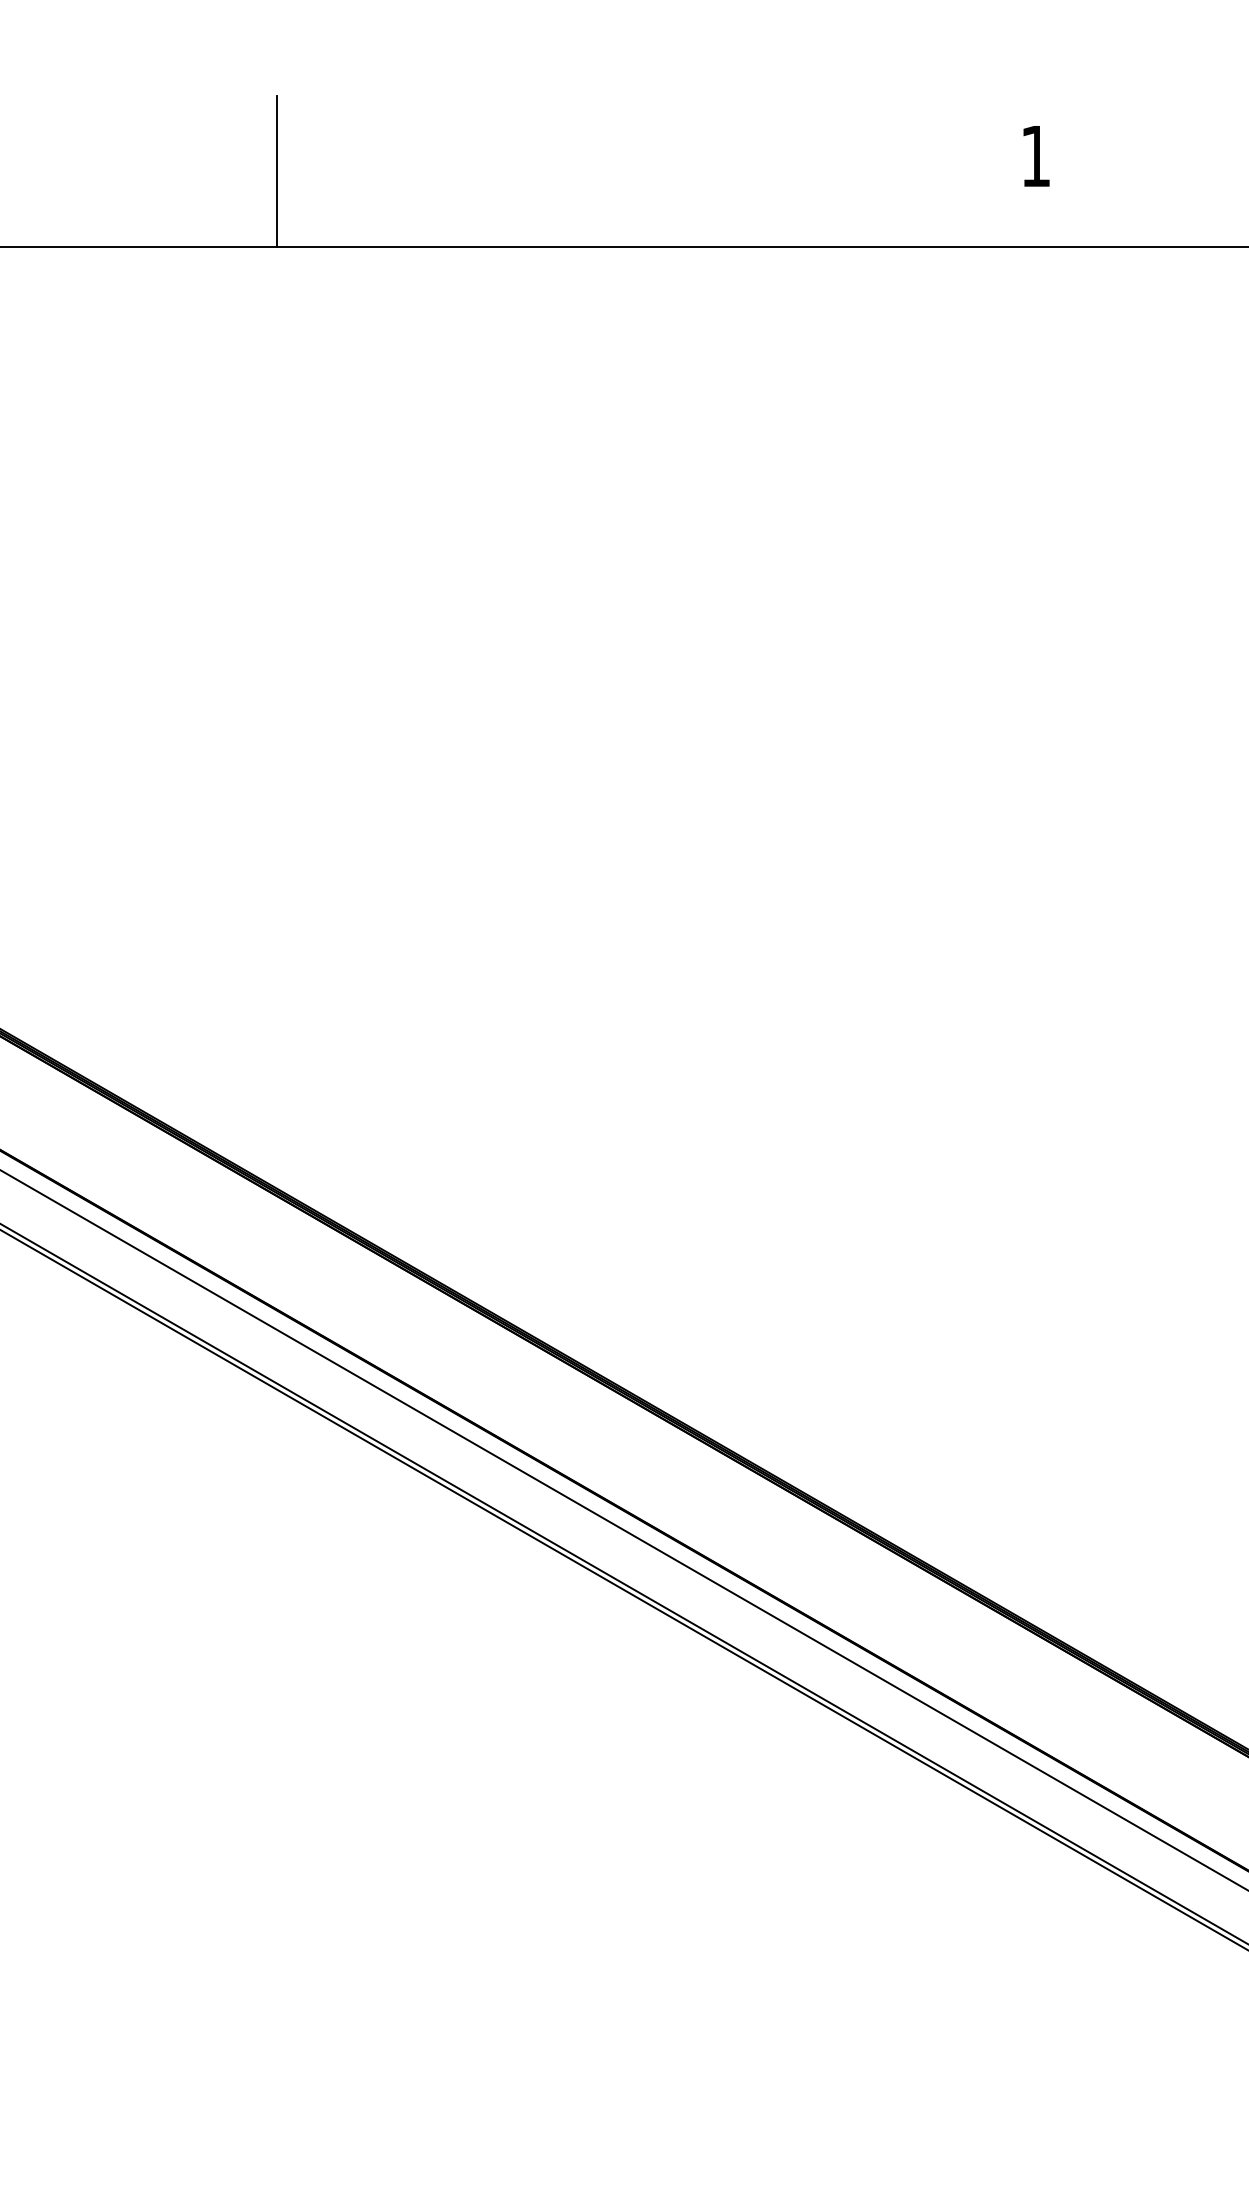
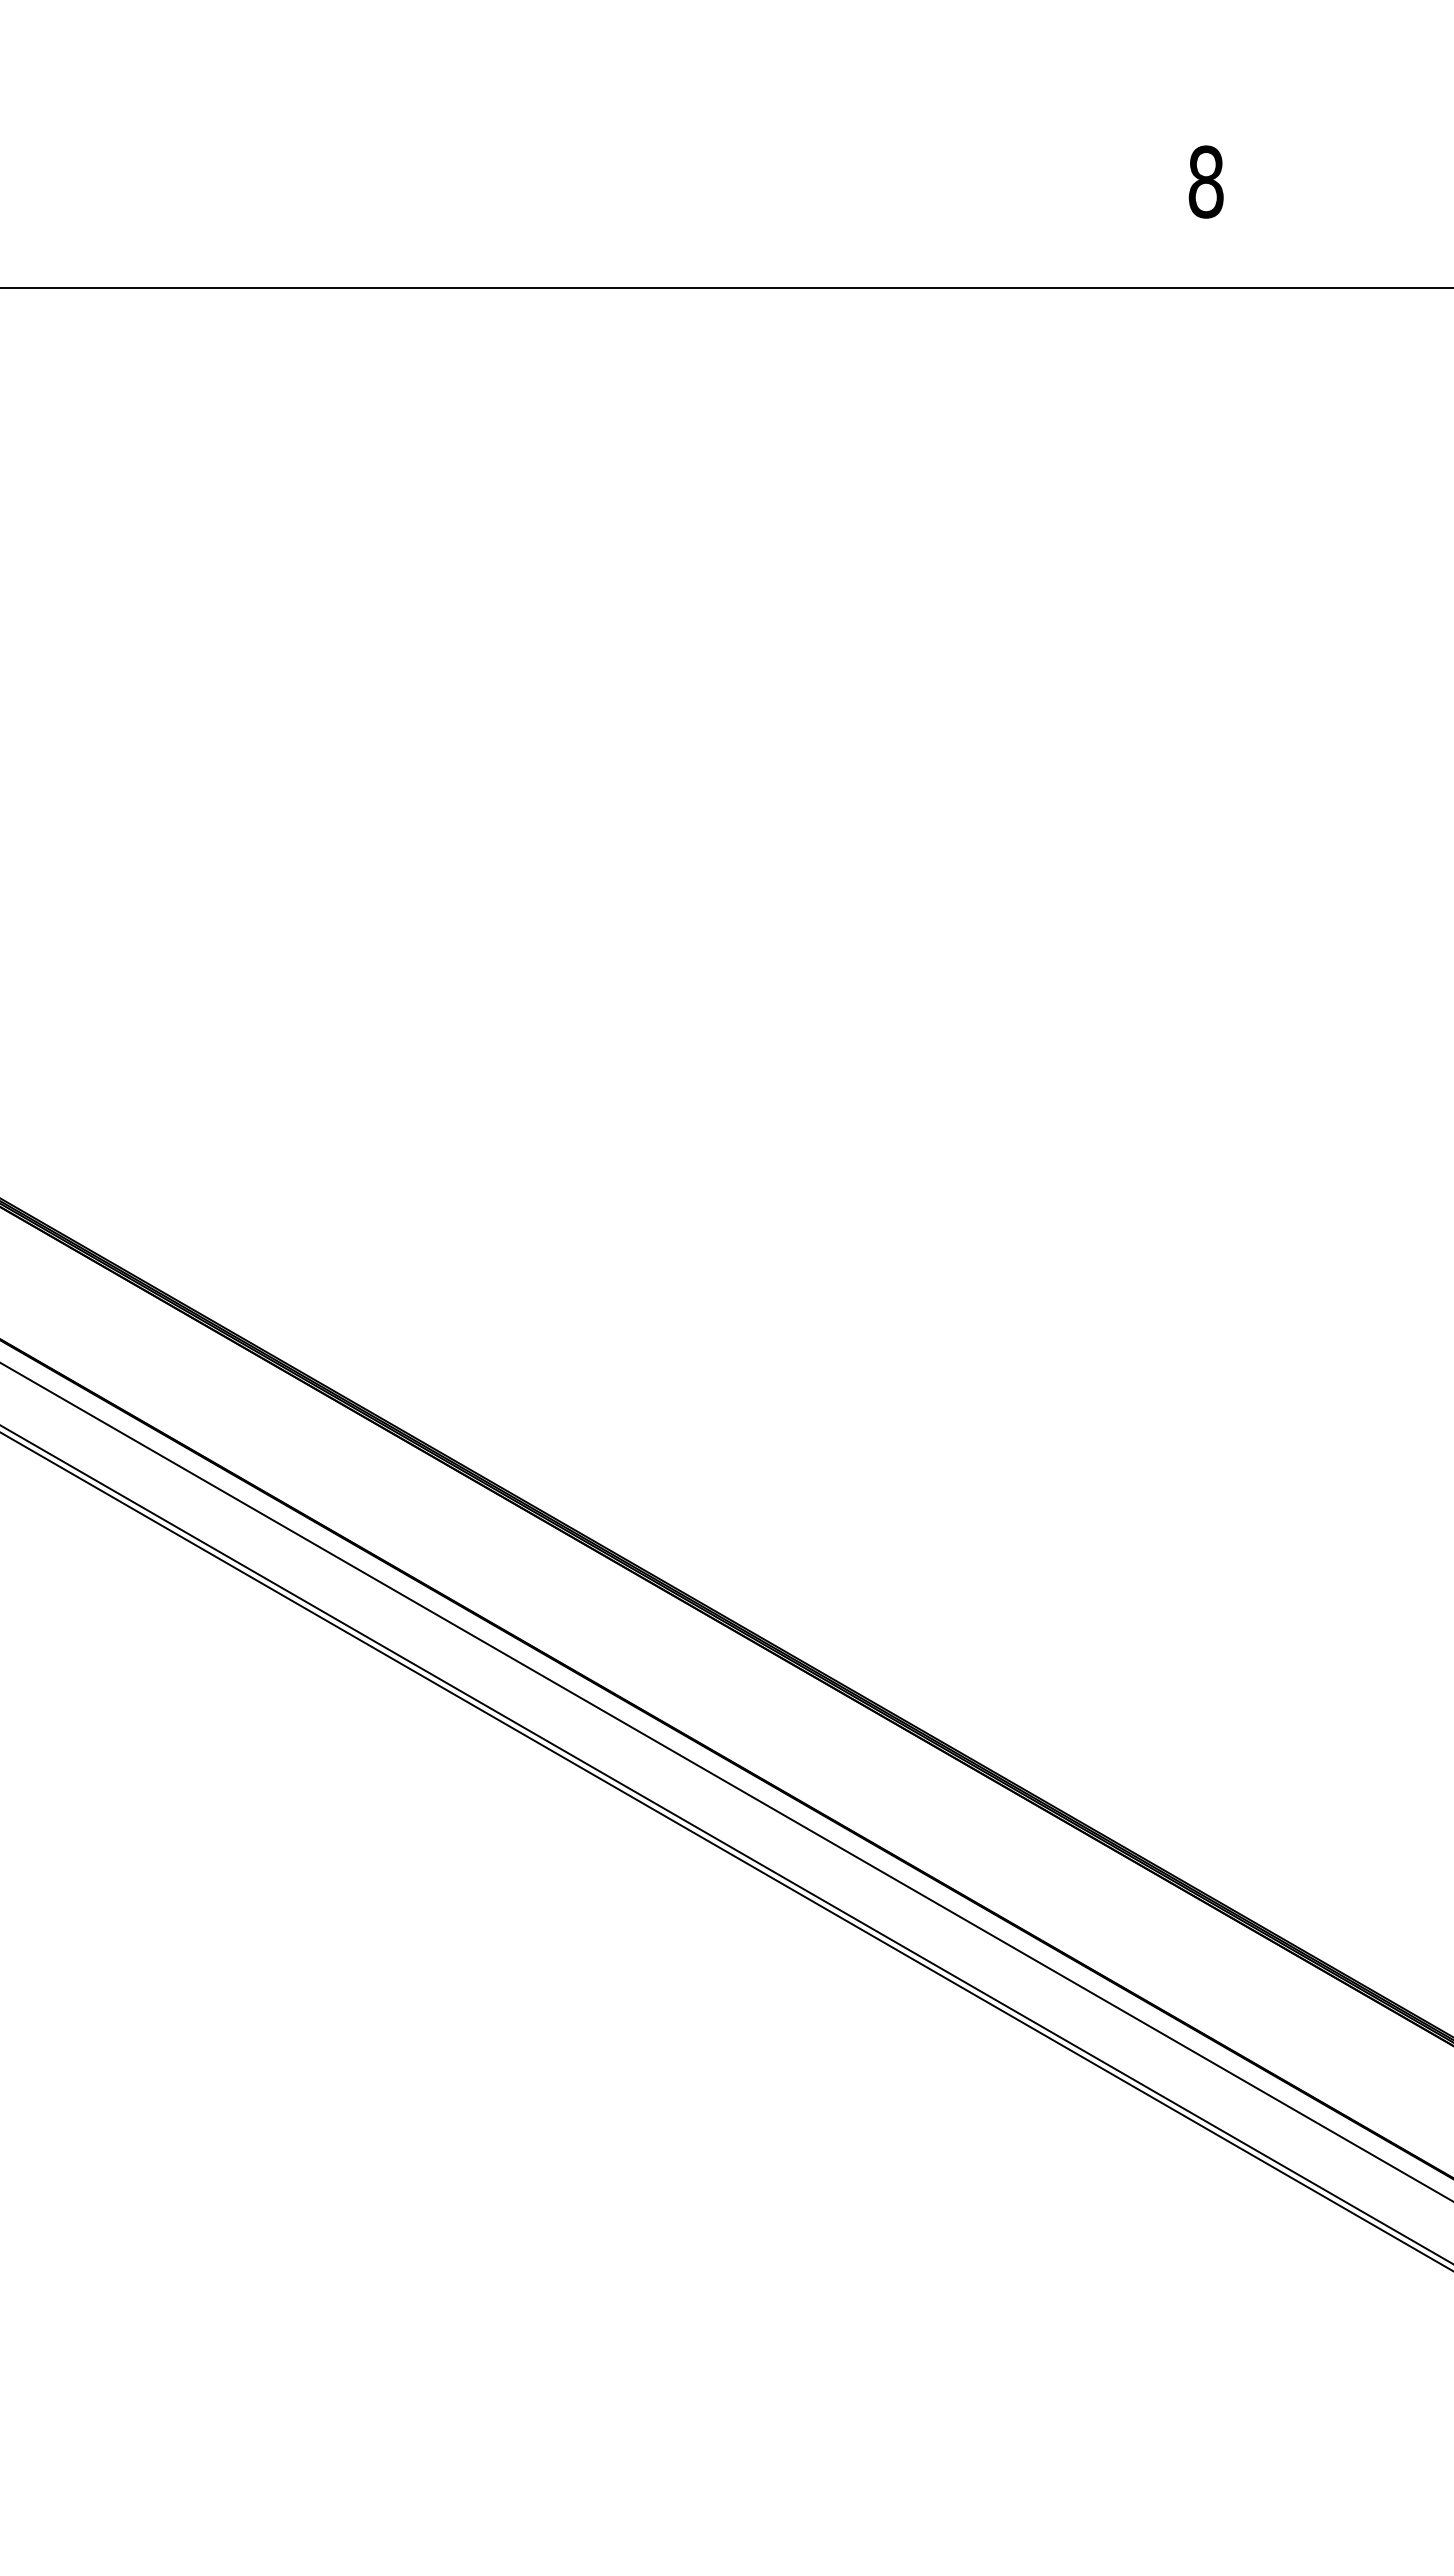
text: (1035, 155) -> (1205, 181), 1 -> 8
line: (277, 171) -> (322, 199), removed

